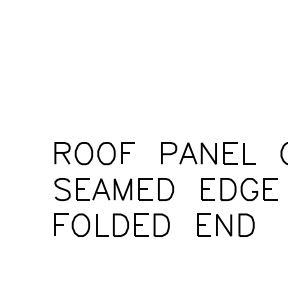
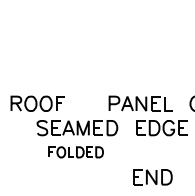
part: (93, 153) -> (37, 103), moved
part: (112, 225) -> (76, 152), size x0.7
part: (225, 225) -> (152, 177), moved

